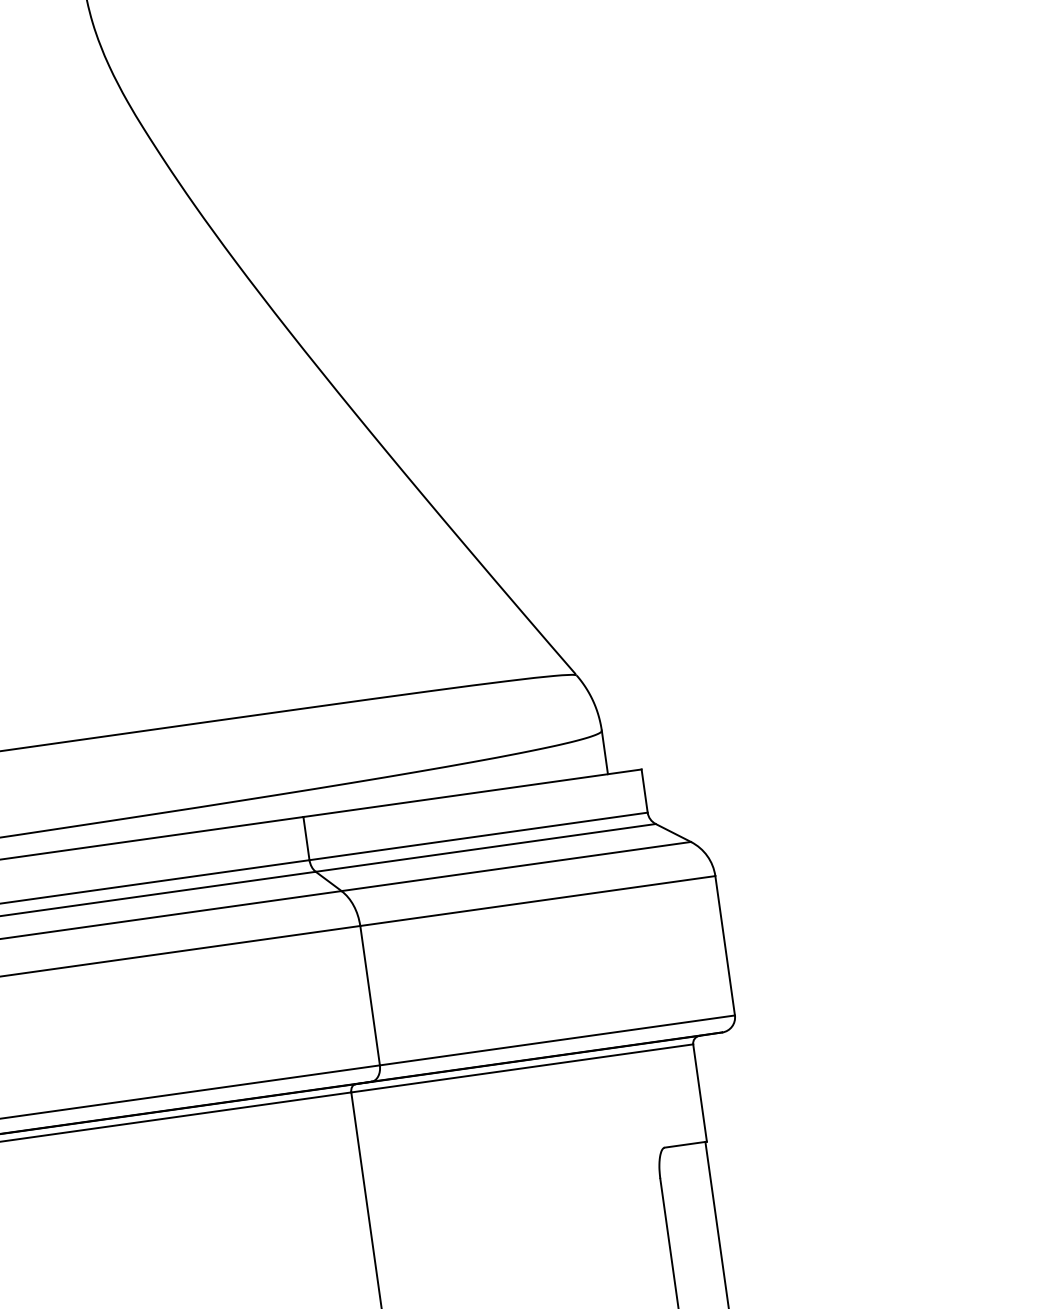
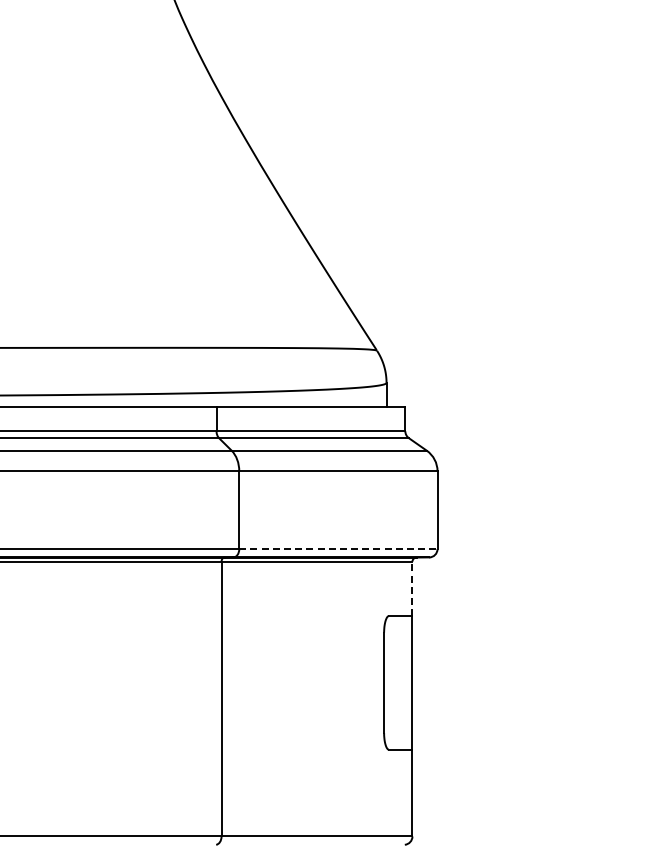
line: (557, 1041) -> (338, 549), solid -> dashed
line: (700, 1092) -> (412, 588), solid -> dashed

